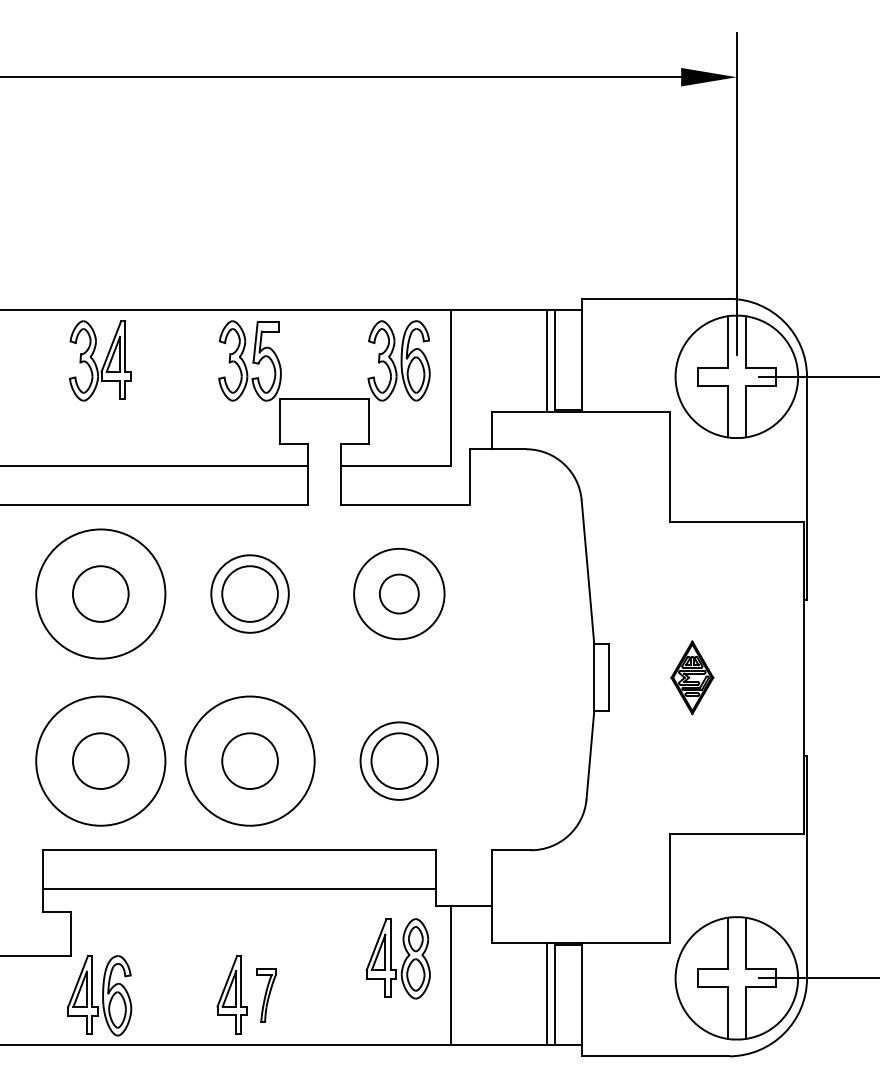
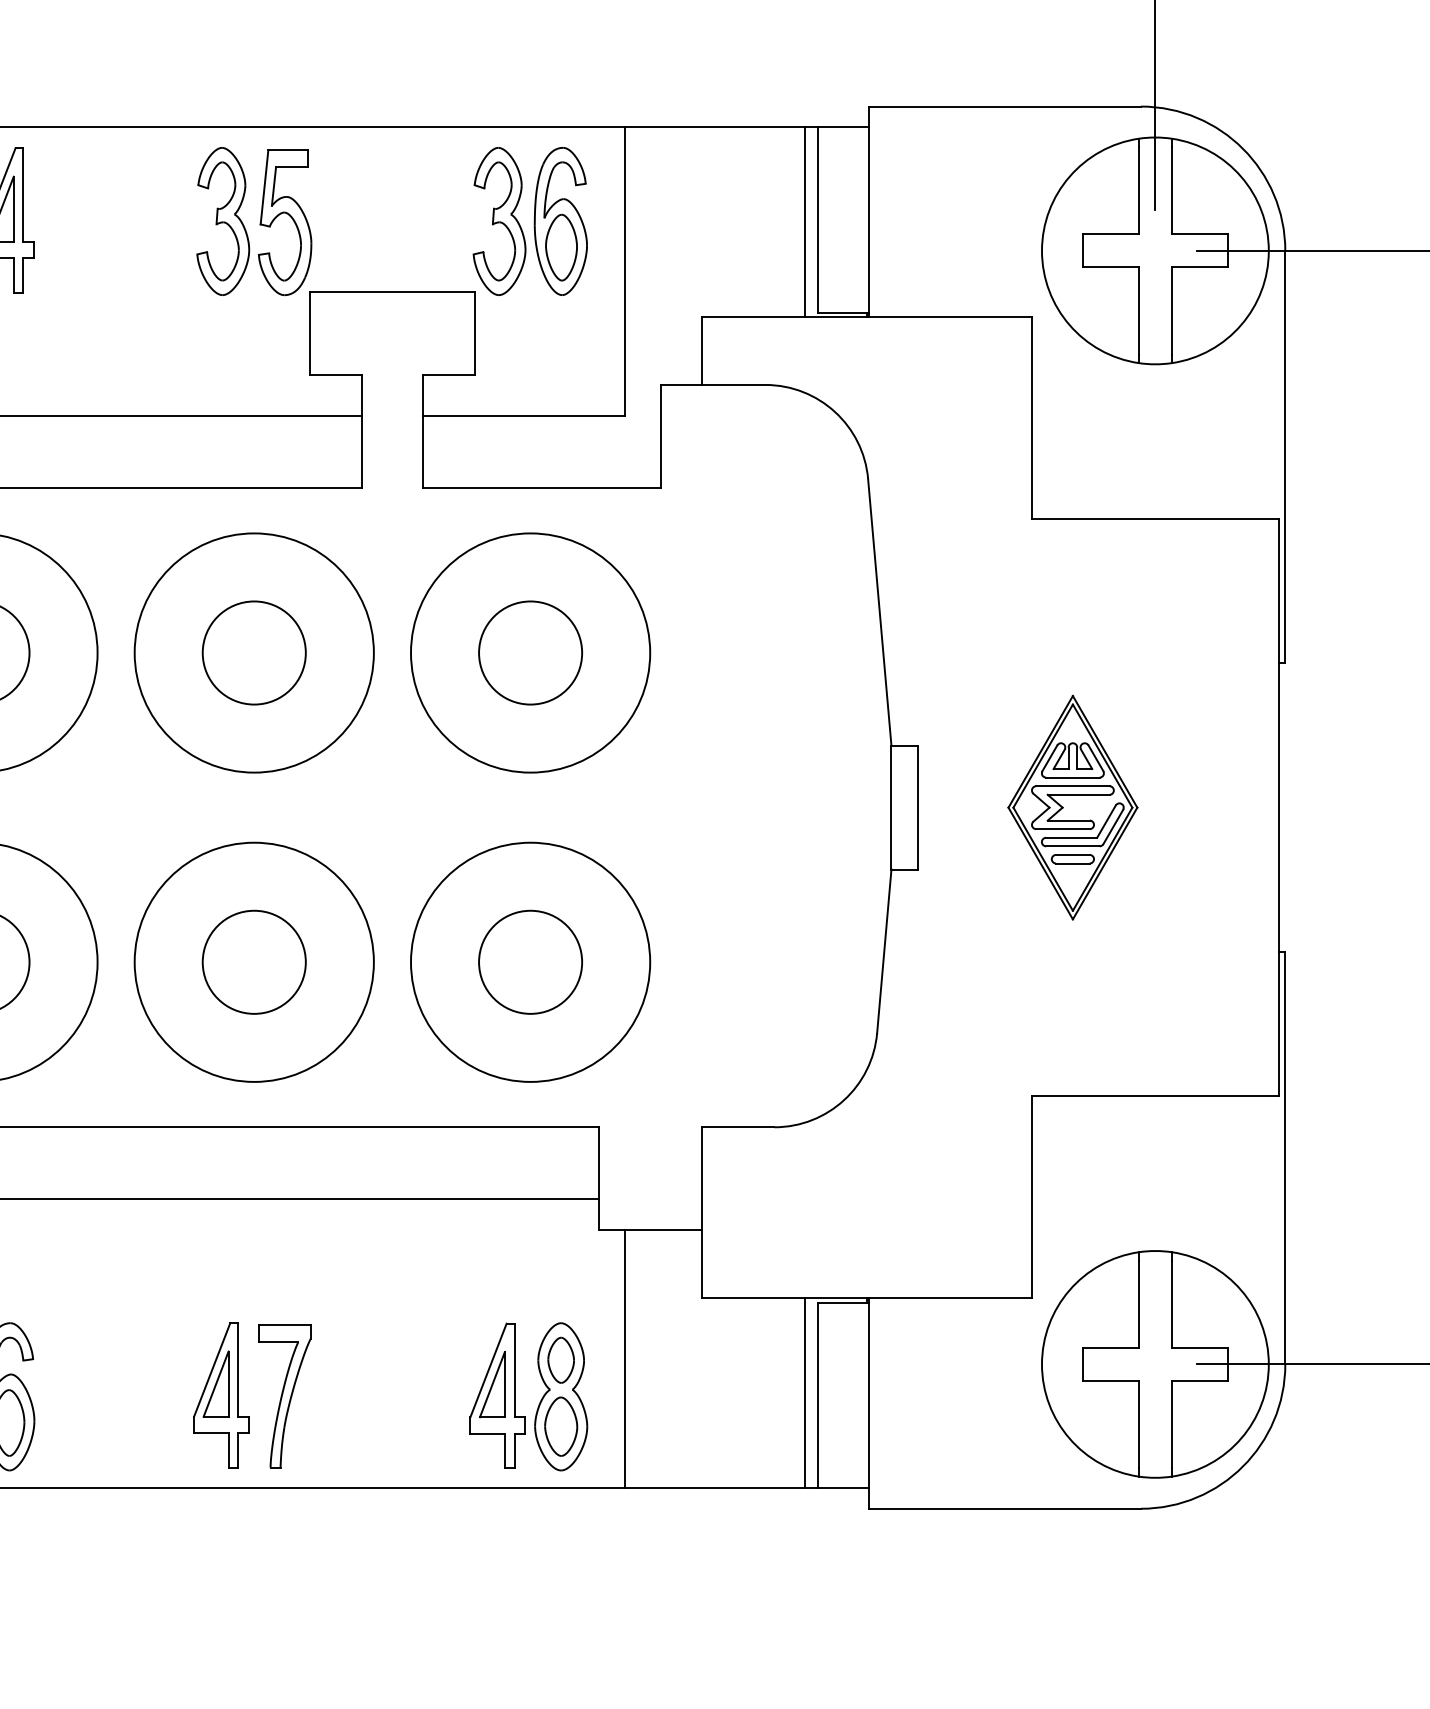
circle: (249, 593) -> (253, 651), size x1.67
circle: (398, 593) -> (529, 651), size x1.43
circle: (399, 593) -> (530, 651), size x1.43
part: (692, 677) -> (1073, 807), size x1.67
circle: (398, 760) -> (529, 961), size x1.67
part: (397, 958) -> (527, 1396), moved
part: (266, 995) -> (284, 1396), size x1.43

